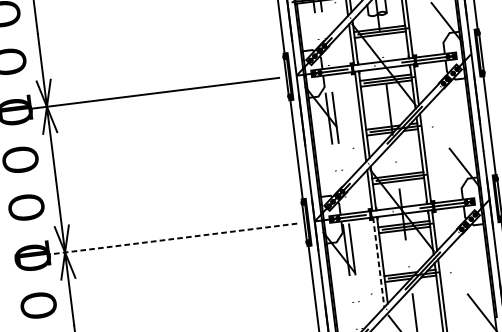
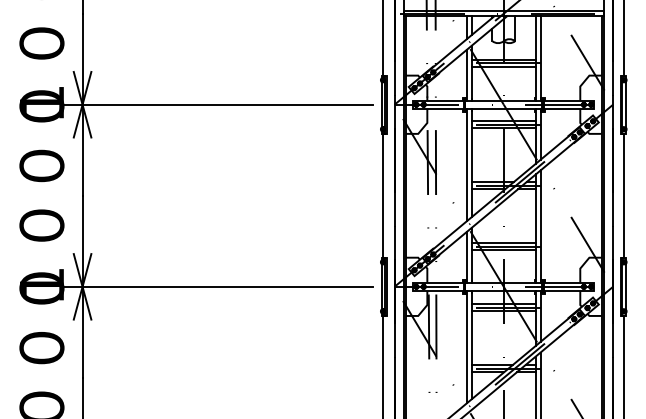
line: (172, 238) -> (216, 286), dashed -> solid
line: (379, 262) -> (467, 347), dashed -> solid

